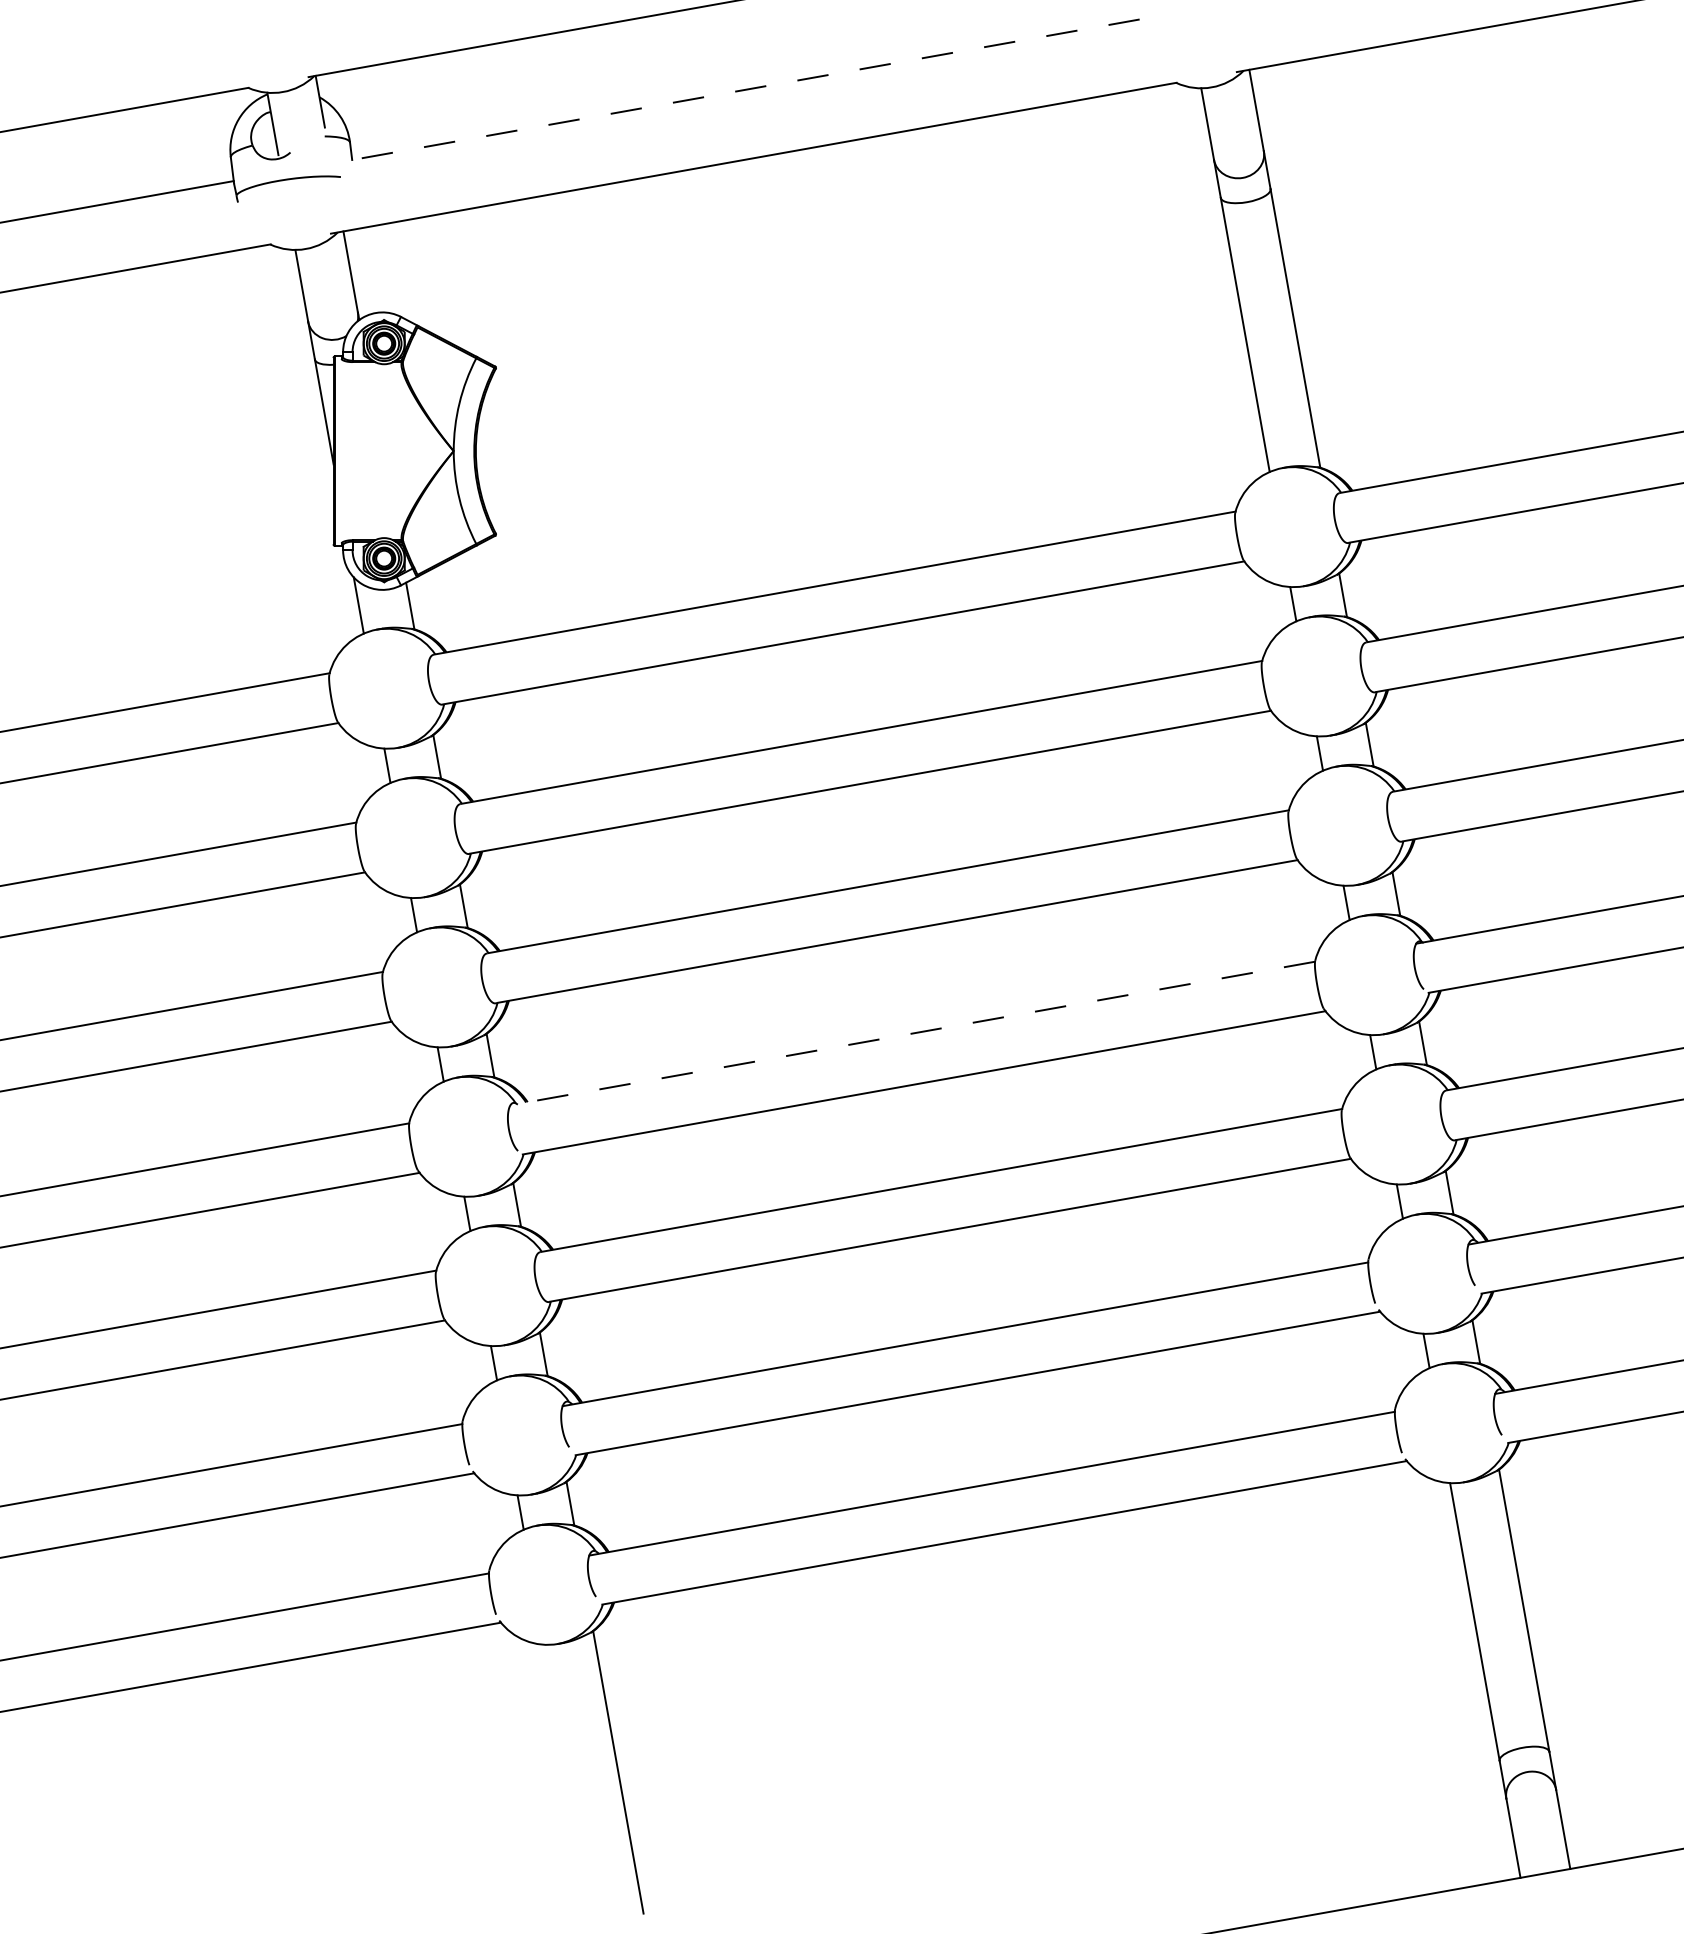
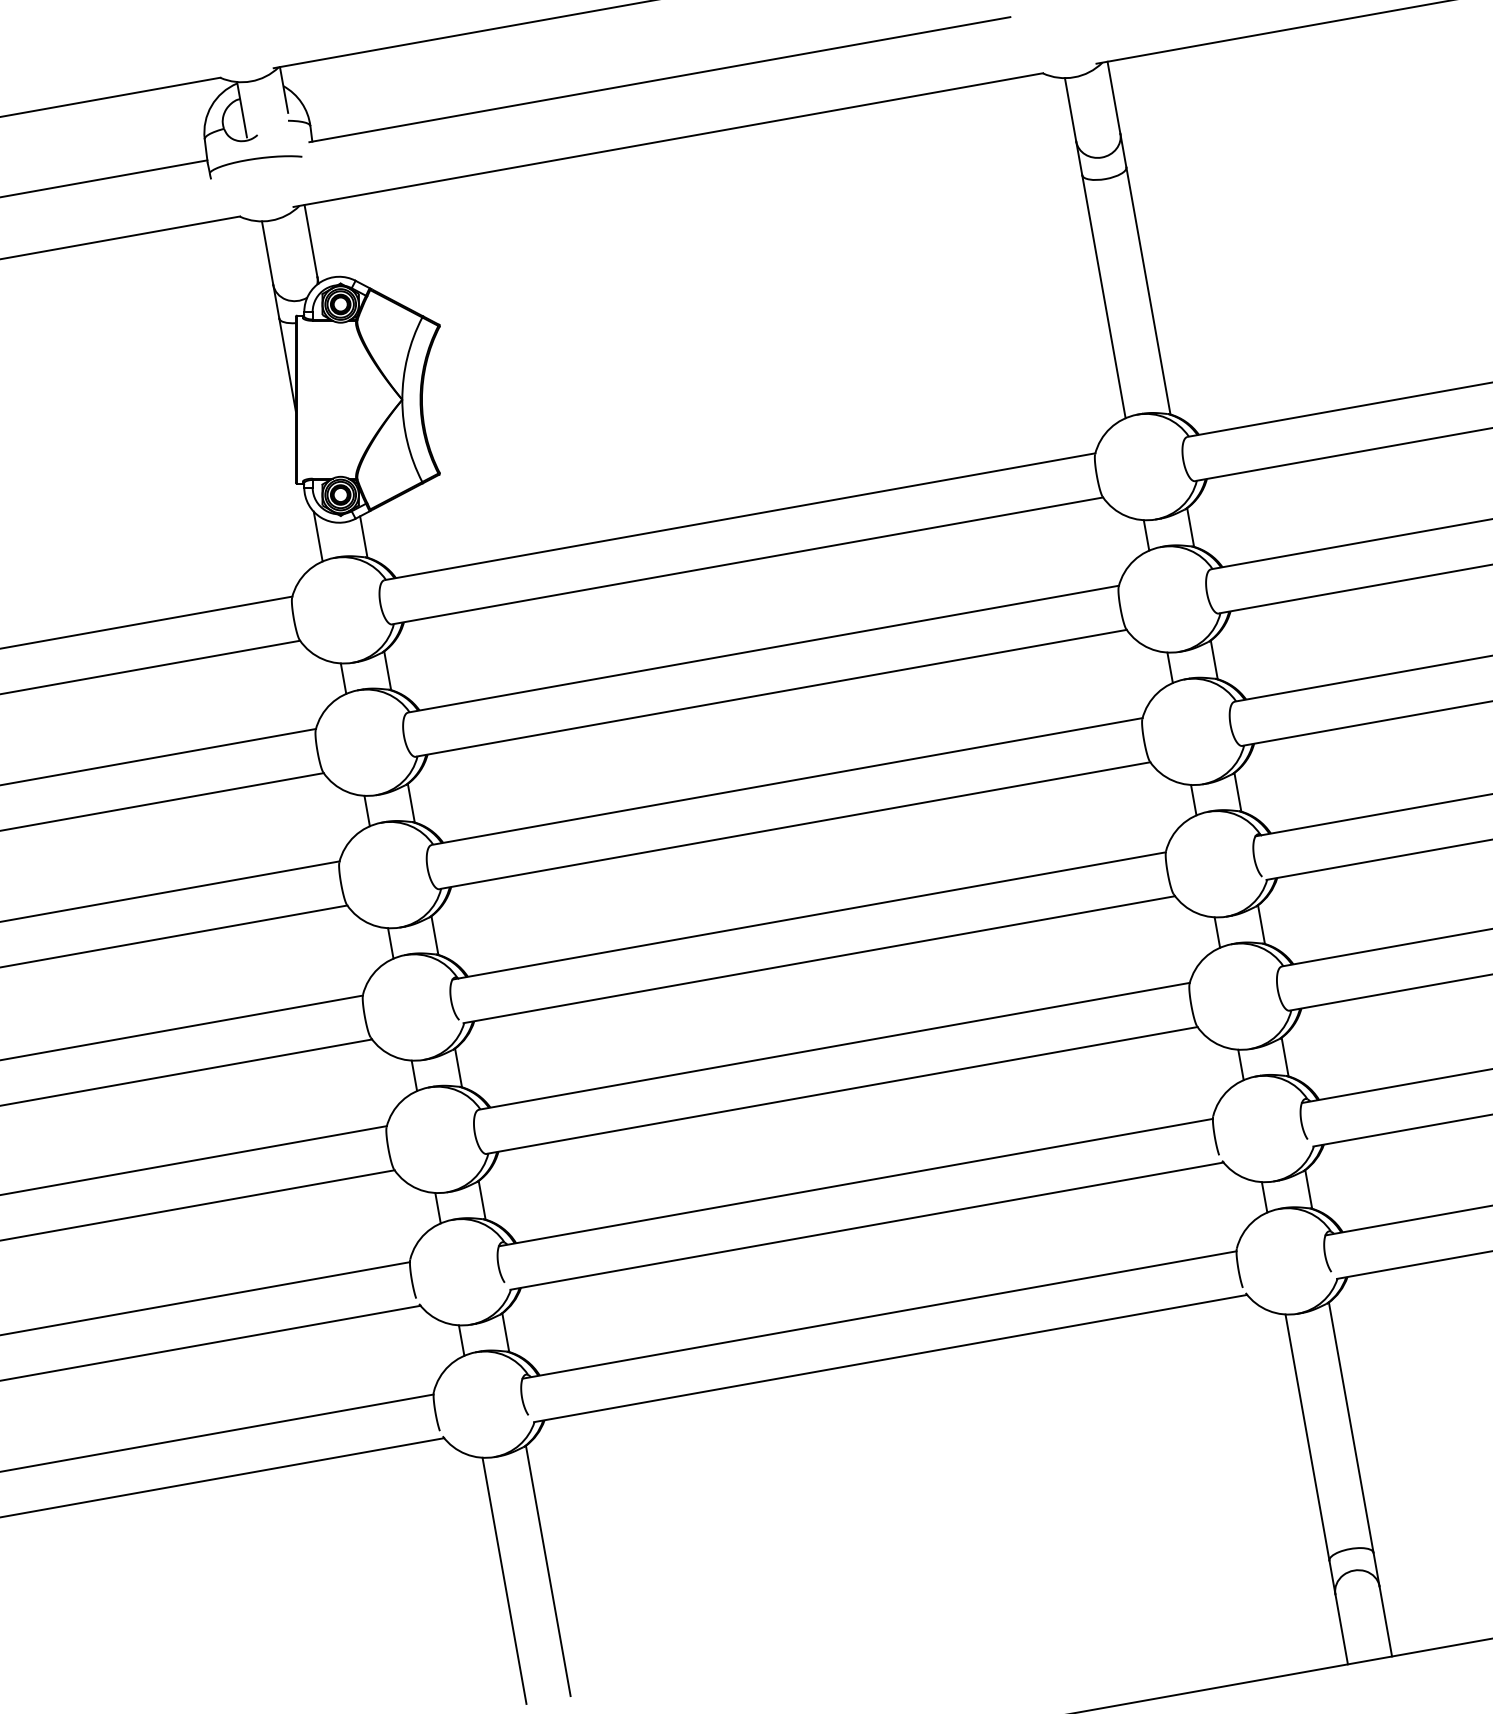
line: (744, 90) -> (660, 80), dashed -> solid
line: (912, 1033) -> (808, 915), dashed -> solid
line: (568, 1783) -> (504, 1580), added

